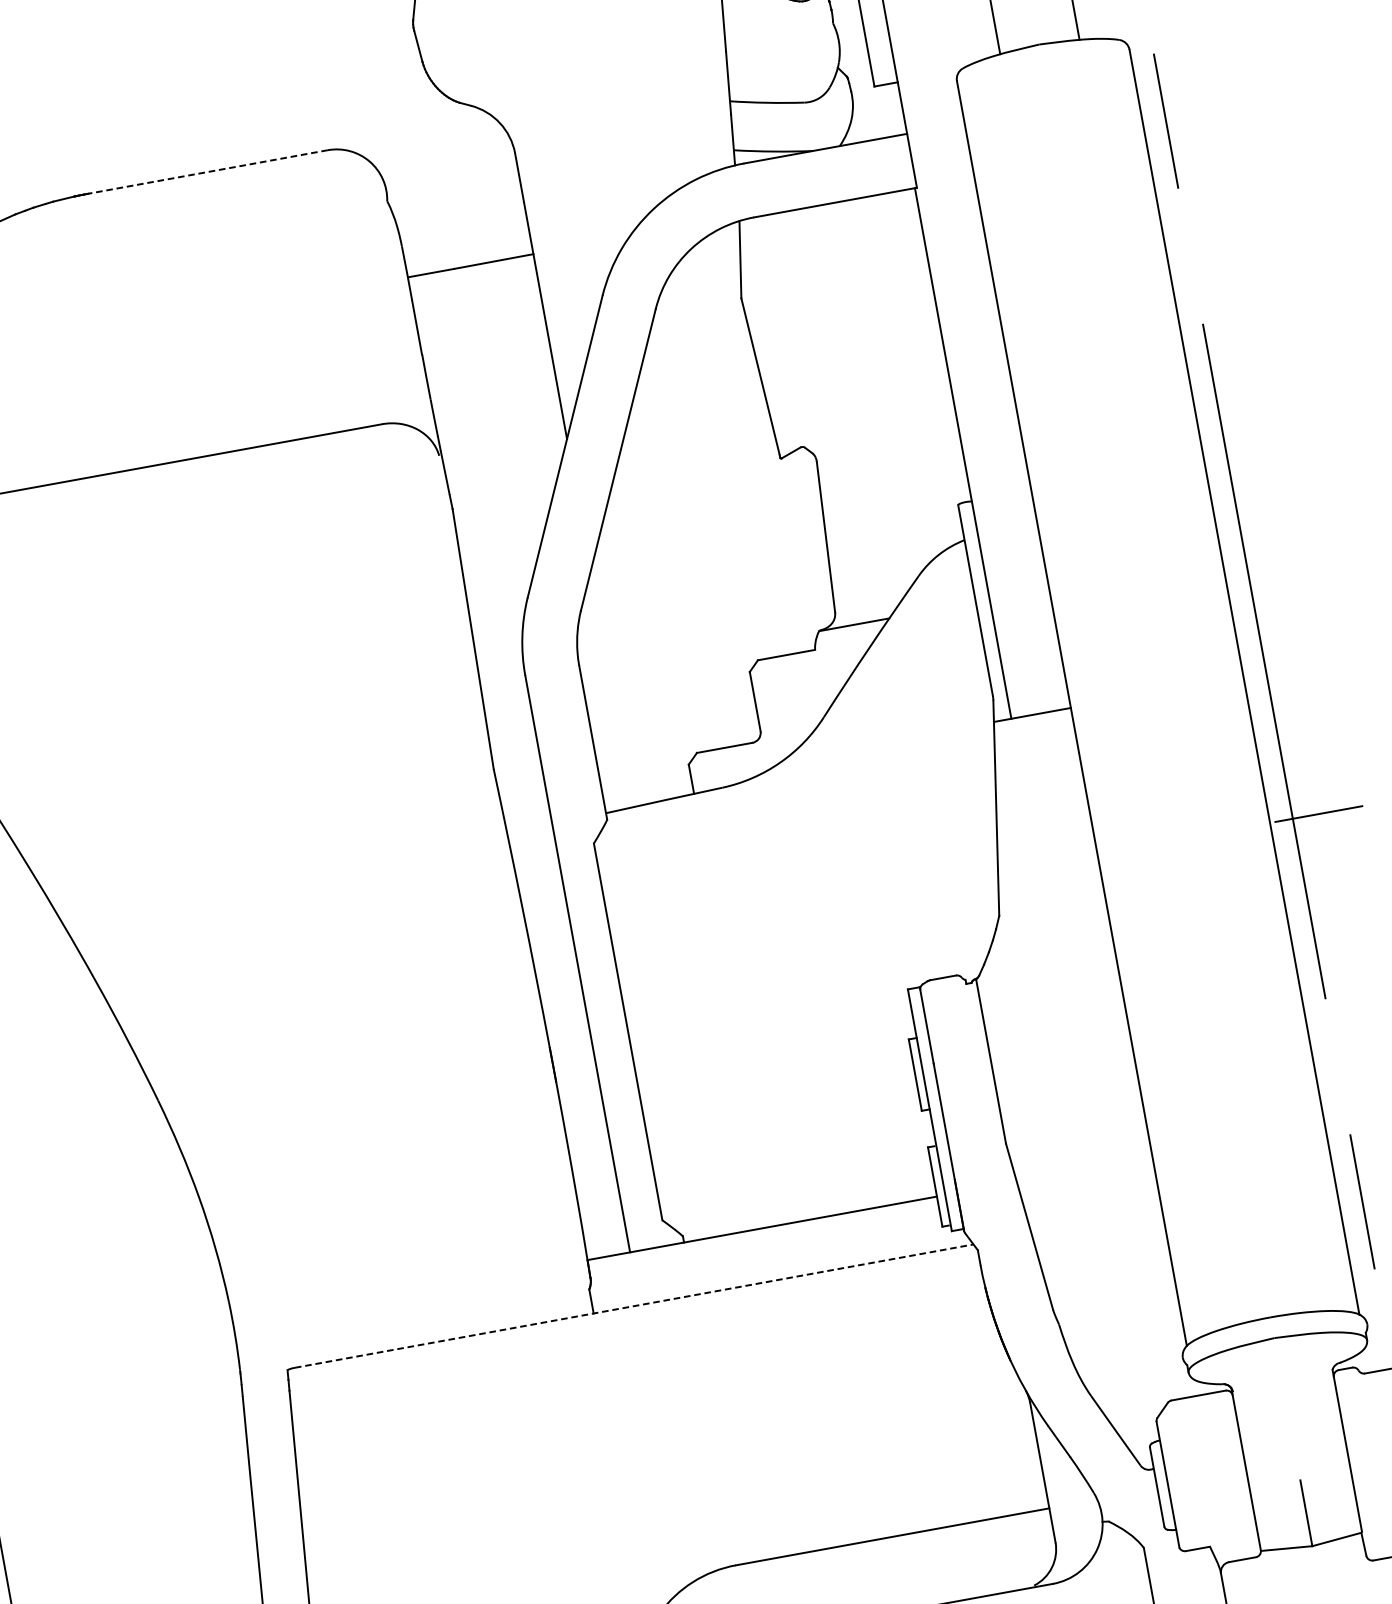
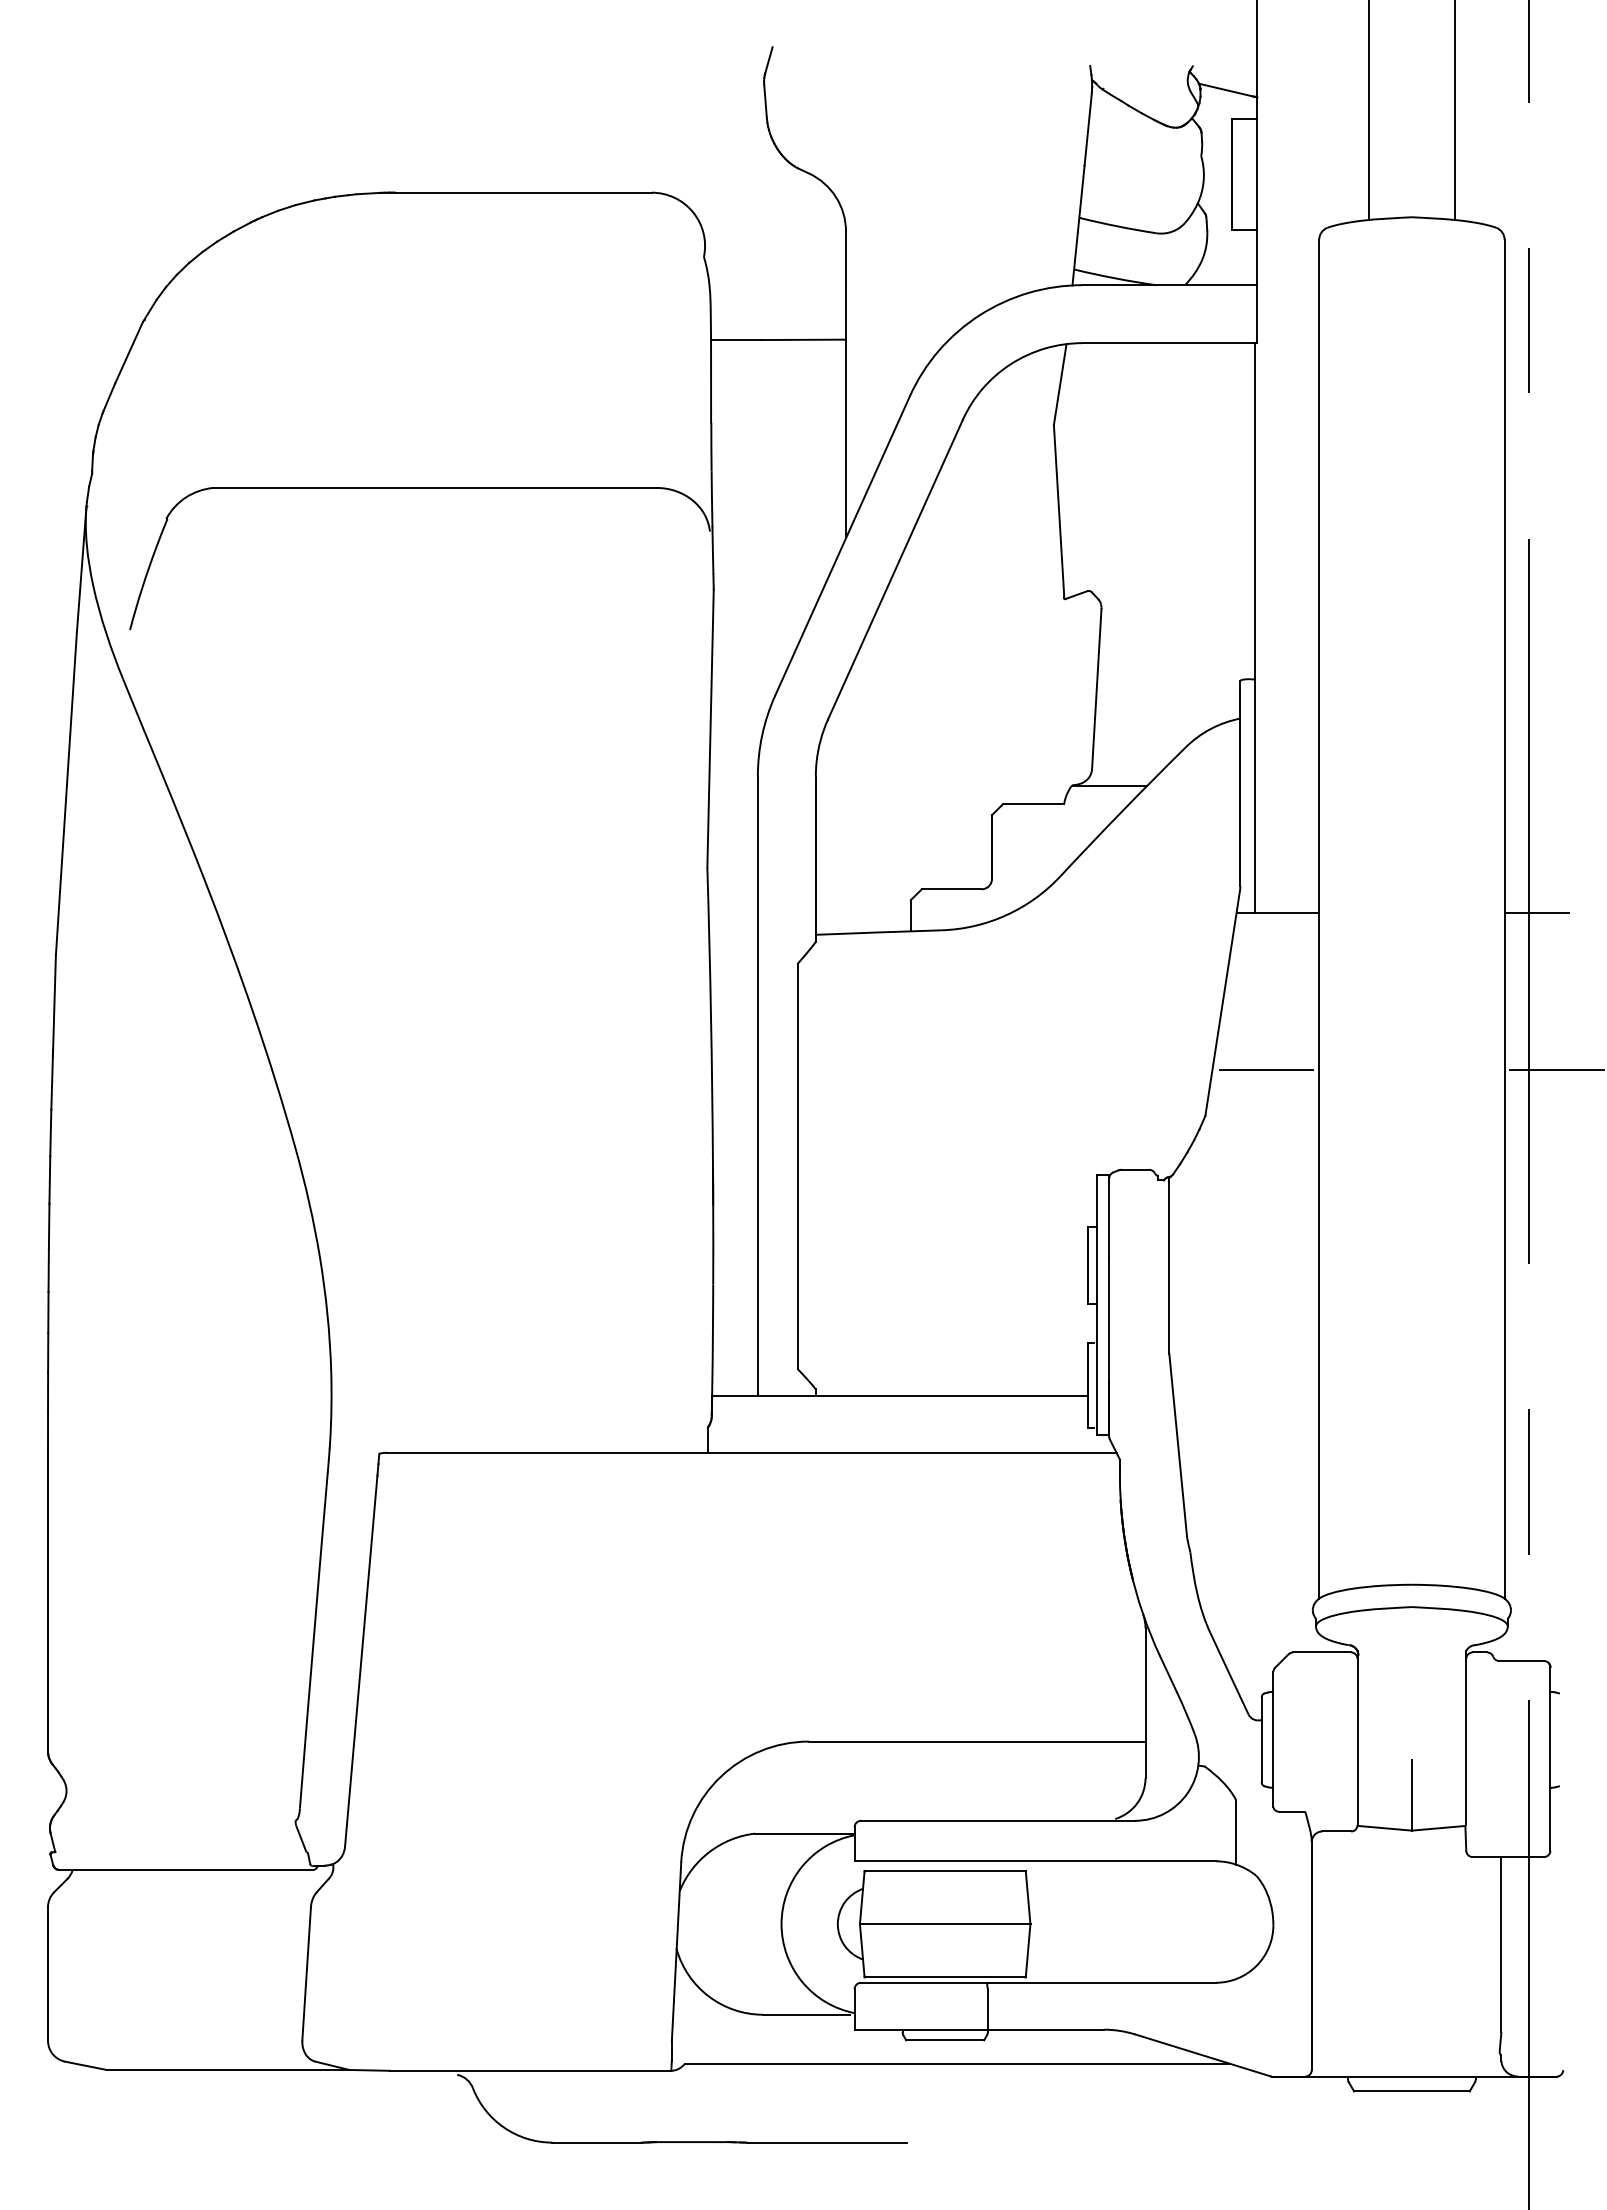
line: (207, 171) -> (522, 192), dashed -> solid
line: (1273, 671) -> (1536, 913), added
line: (1048, 863) -> (1266, 1070), added
line: (633, 1305) -> (751, 1452), dashed -> solid

